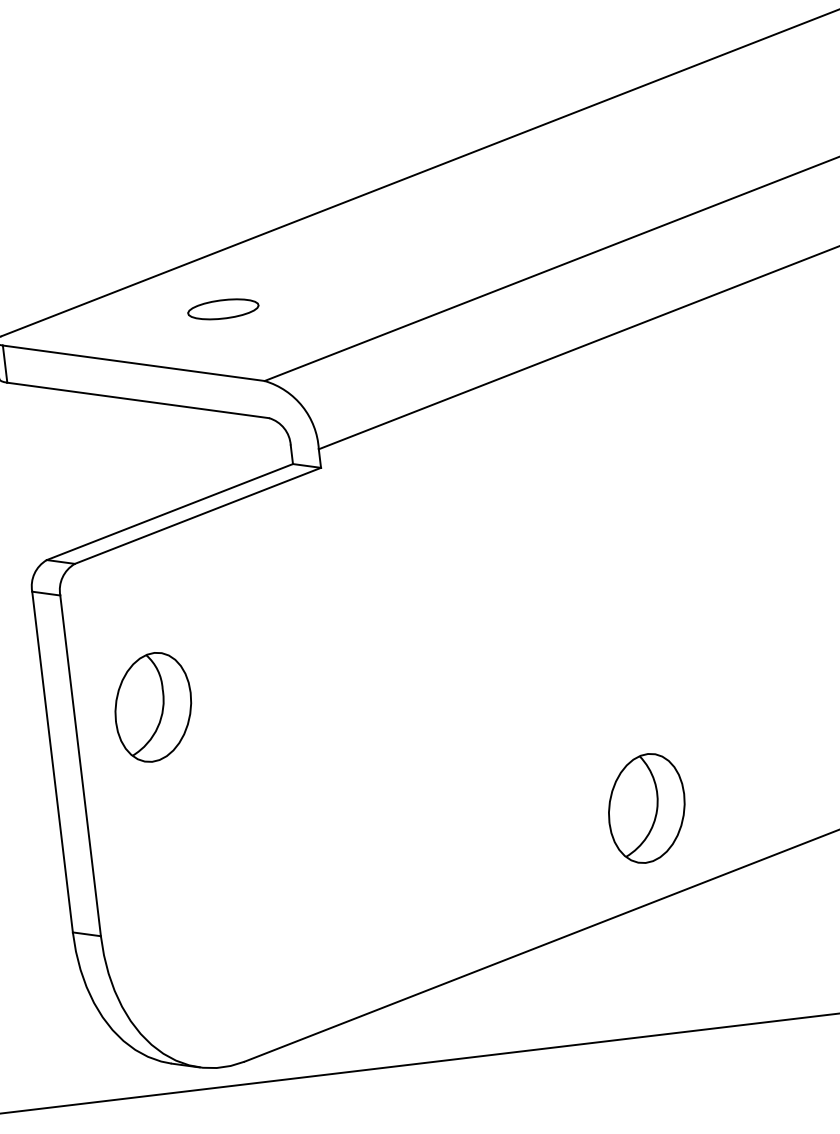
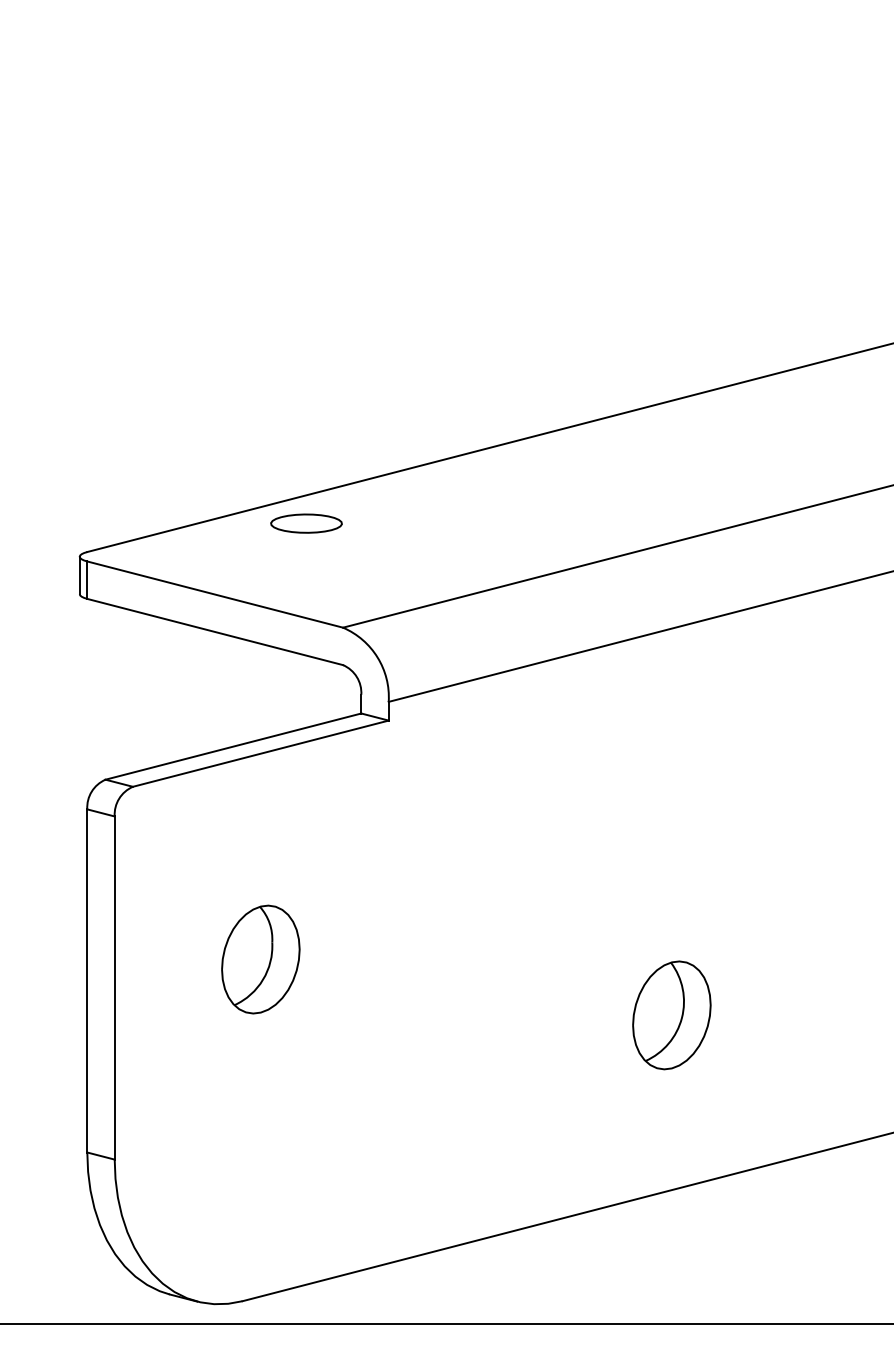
part: (223, 309) -> (306, 523), moved
part: (152, 707) -> (260, 959), moved
part: (646, 808) -> (671, 1015), moved

